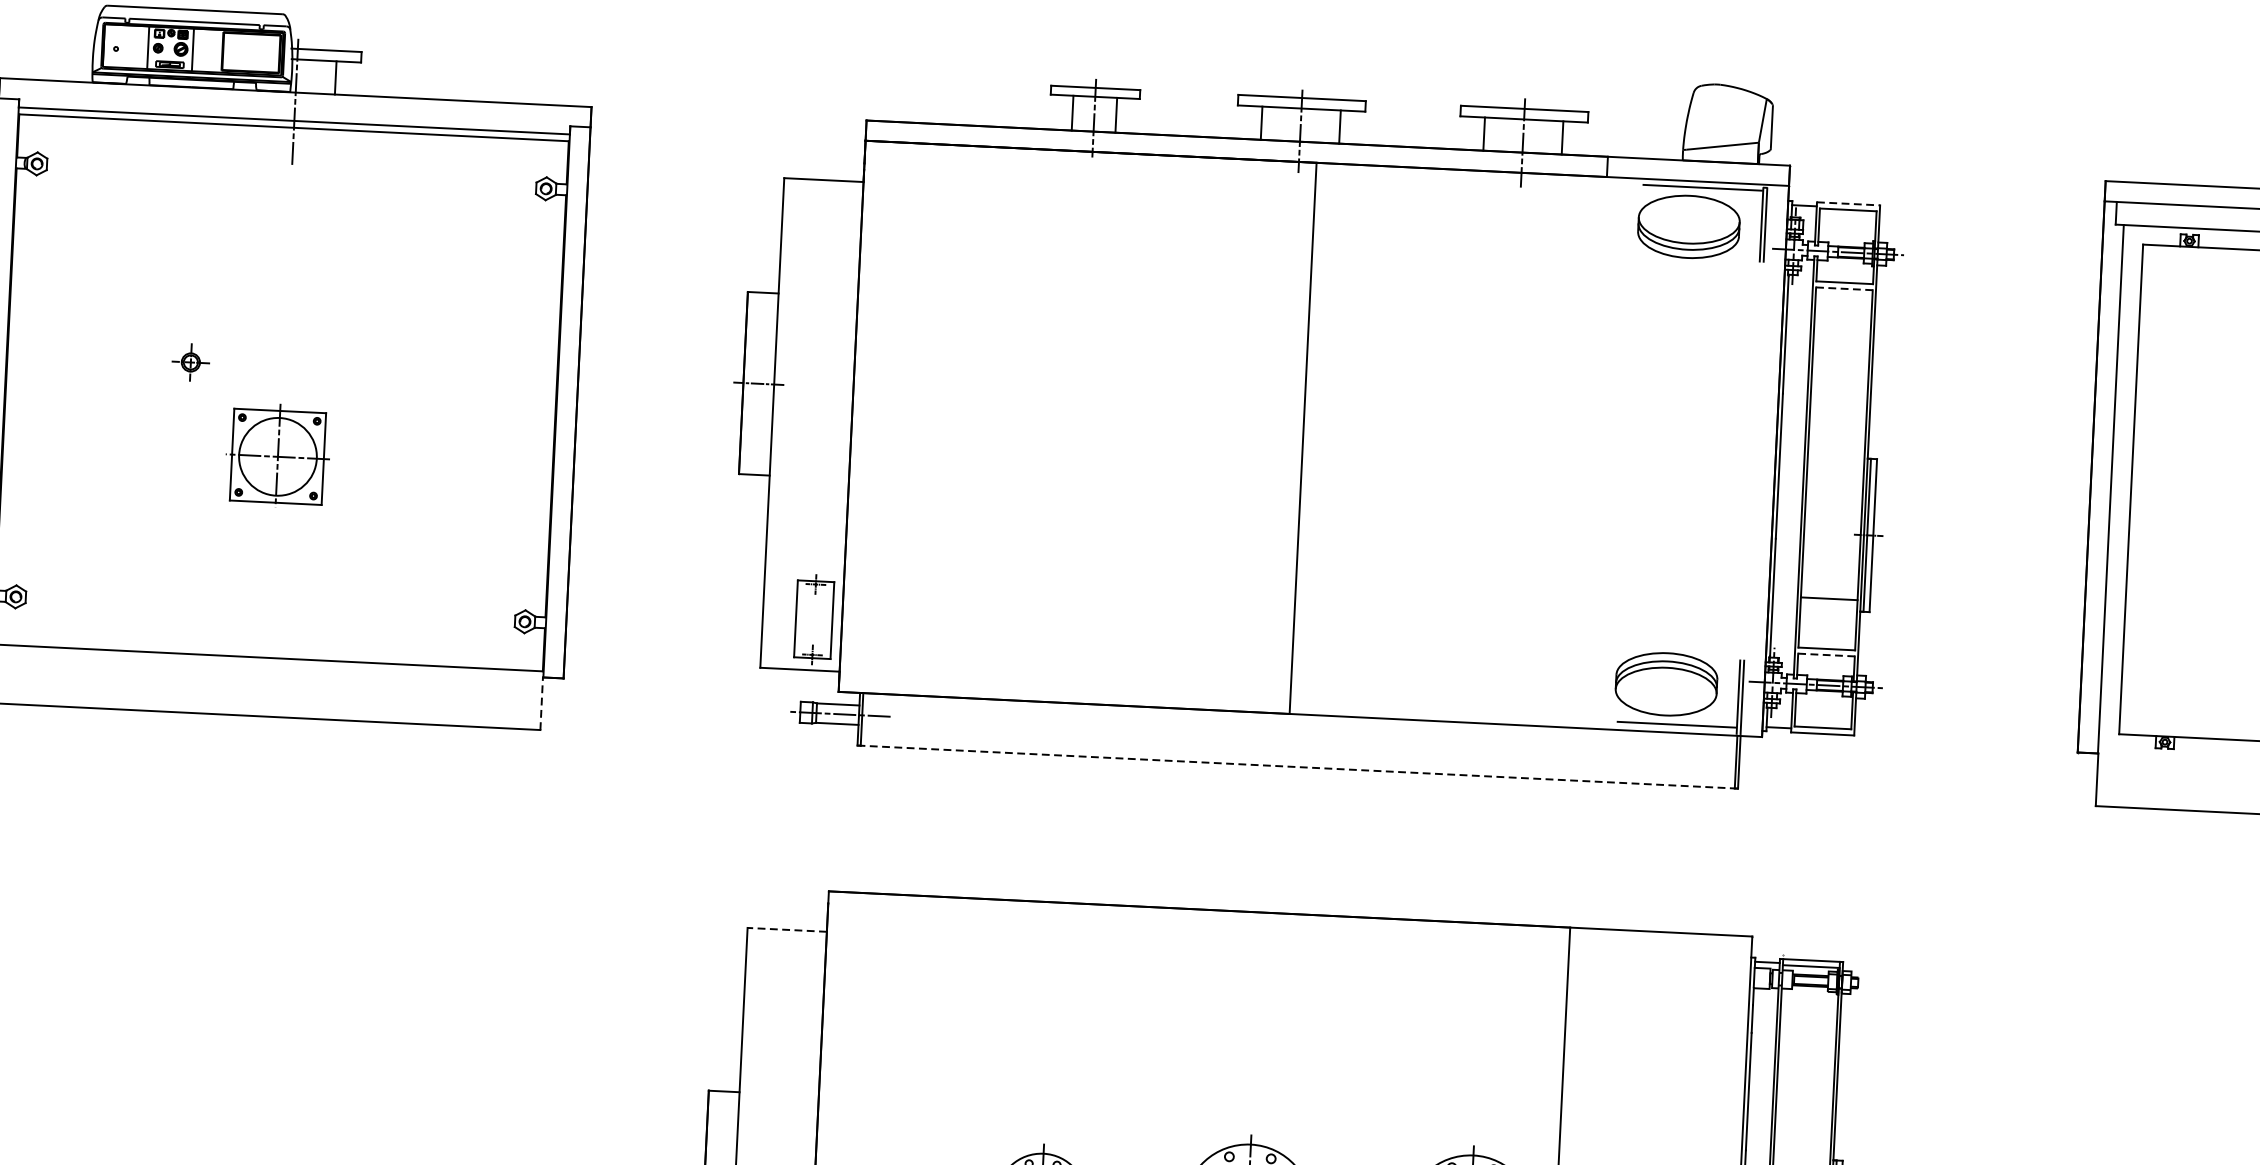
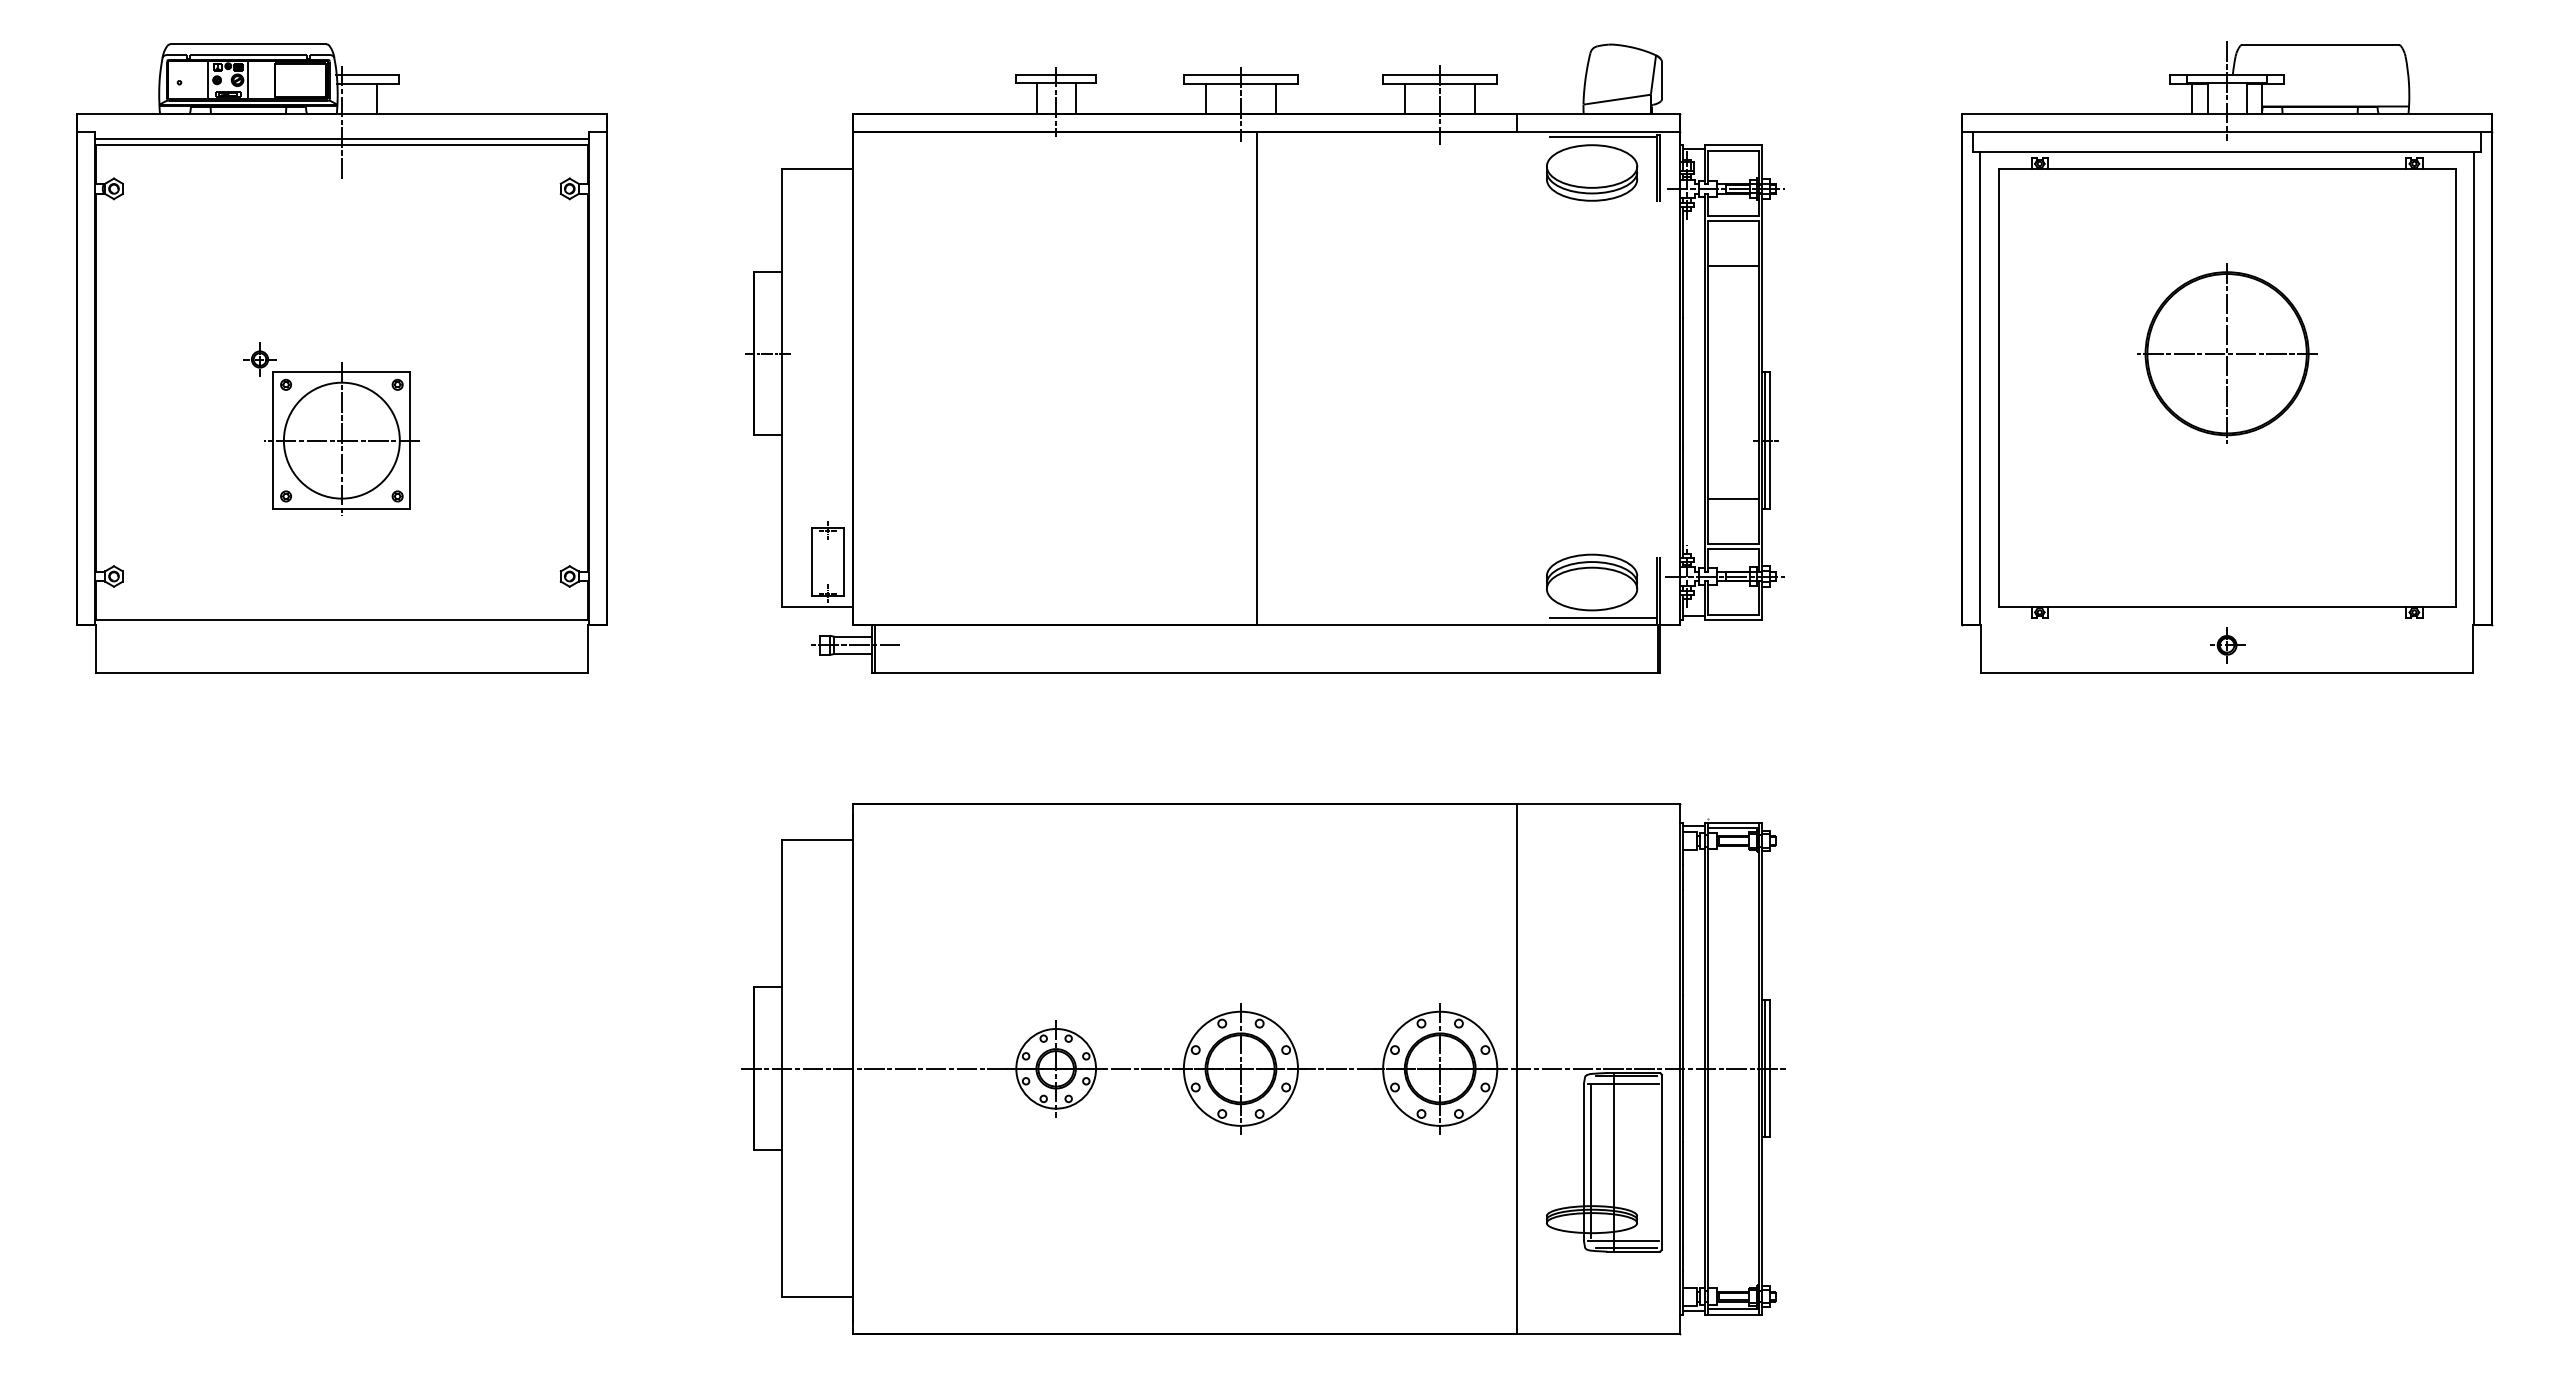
line: (1849, 203) -> (1734, 145), dashed -> solid
line: (1845, 288) -> (1734, 221), dashed -> solid
line: (1841, 339) -> (1733, 266), added
part: (277, 455) -> (341, 438), size x1.67
line: (1827, 655) -> (1734, 549), dashed -> solid
line: (542, 703) -> (588, 648), dashed -> solid
line: (1297, 767) -> (1266, 672), dashed -> solid
line: (786, 930) -> (816, 840), dashed -> solid

